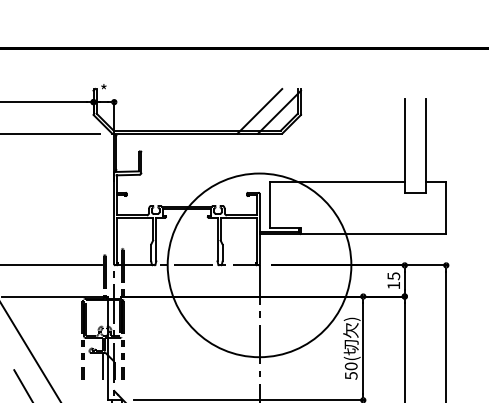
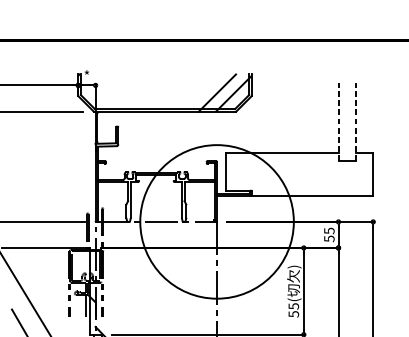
line: (404, 146) -> (338, 122), solid -> dashed
line: (425, 146) -> (355, 122), solid -> dashed
text: (393, 285) -> (329, 238), 15 -> 55
text: (350, 366) -> (293, 306), 50( -> 55(

